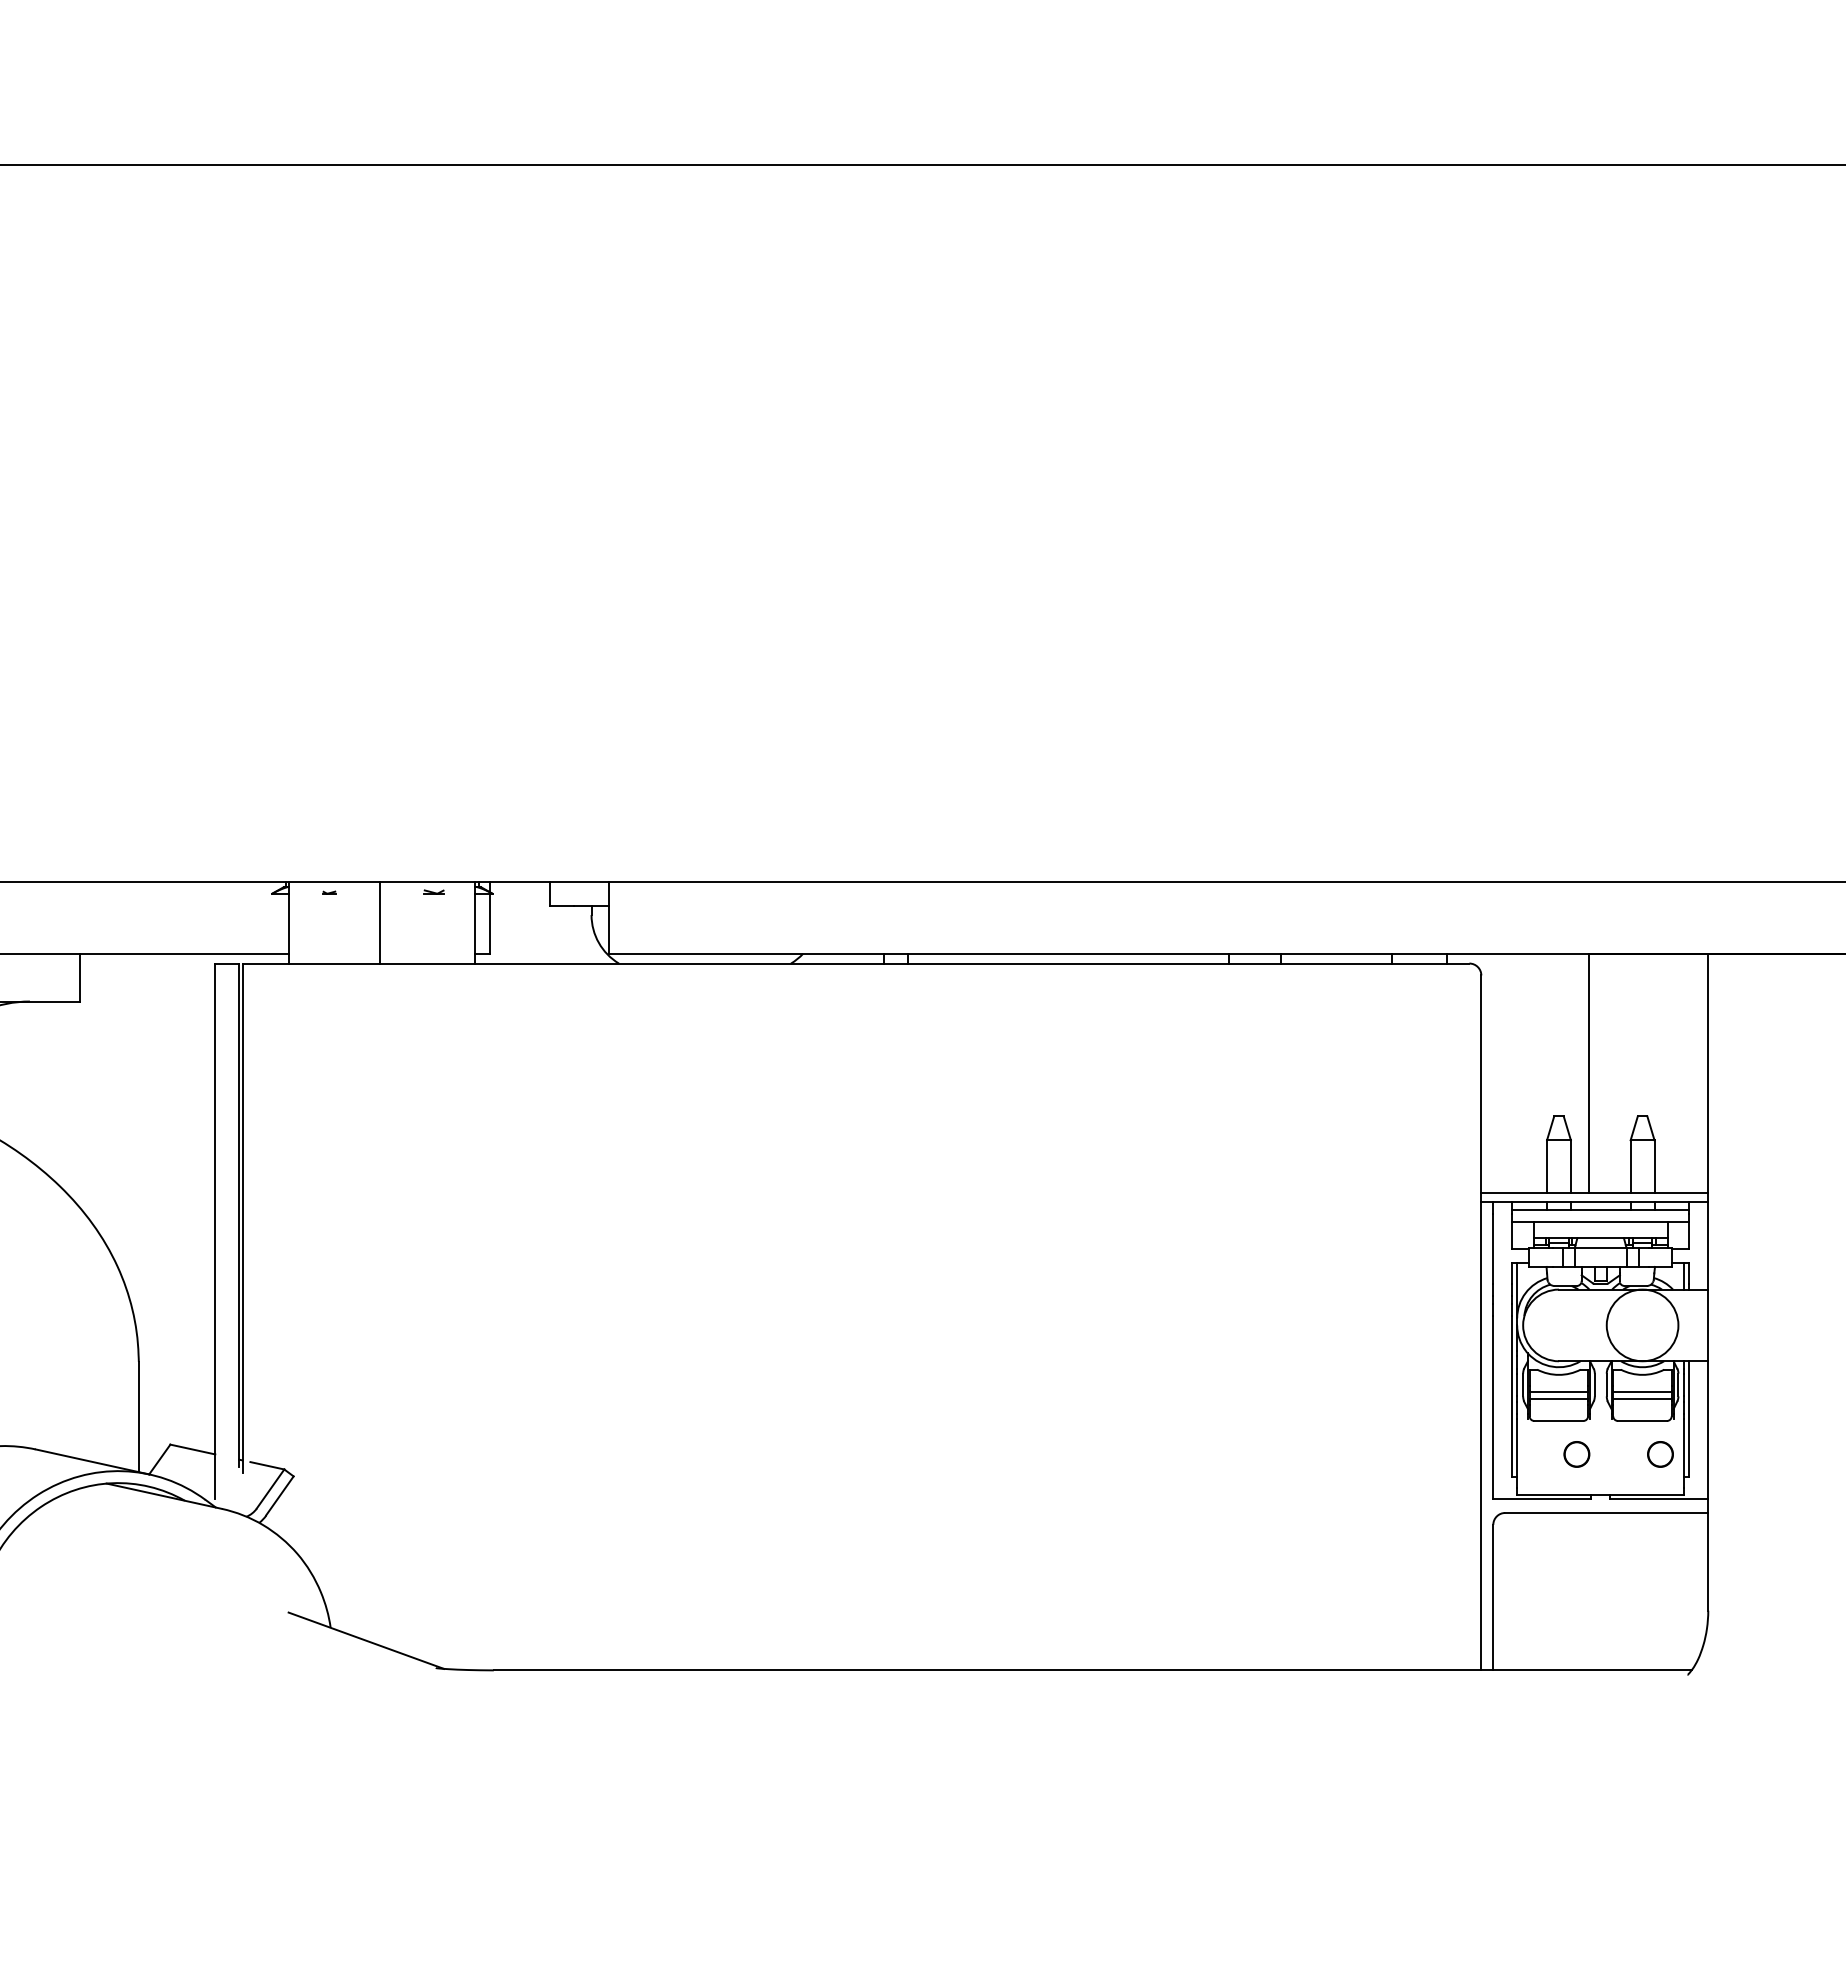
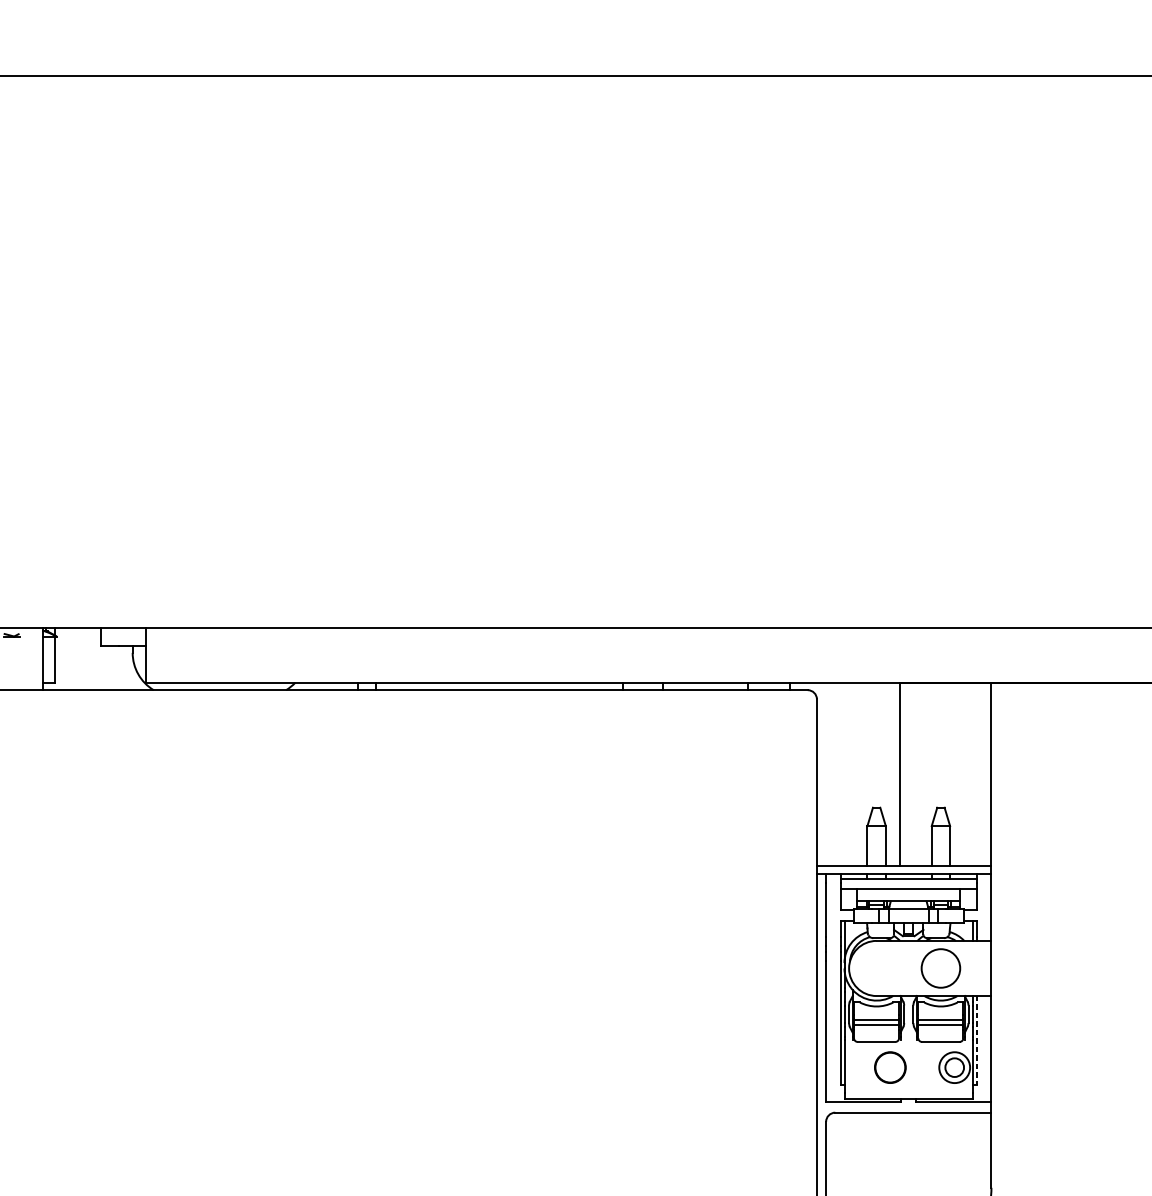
circle: (1642, 1325) -> (940, 968), size x0.7
line: (1689, 1419) -> (977, 1040), solid -> dashed
circle: (1660, 1453) -> (954, 1066), size x1.6
circle: (1576, 1454) -> (890, 1067), size x1.6

